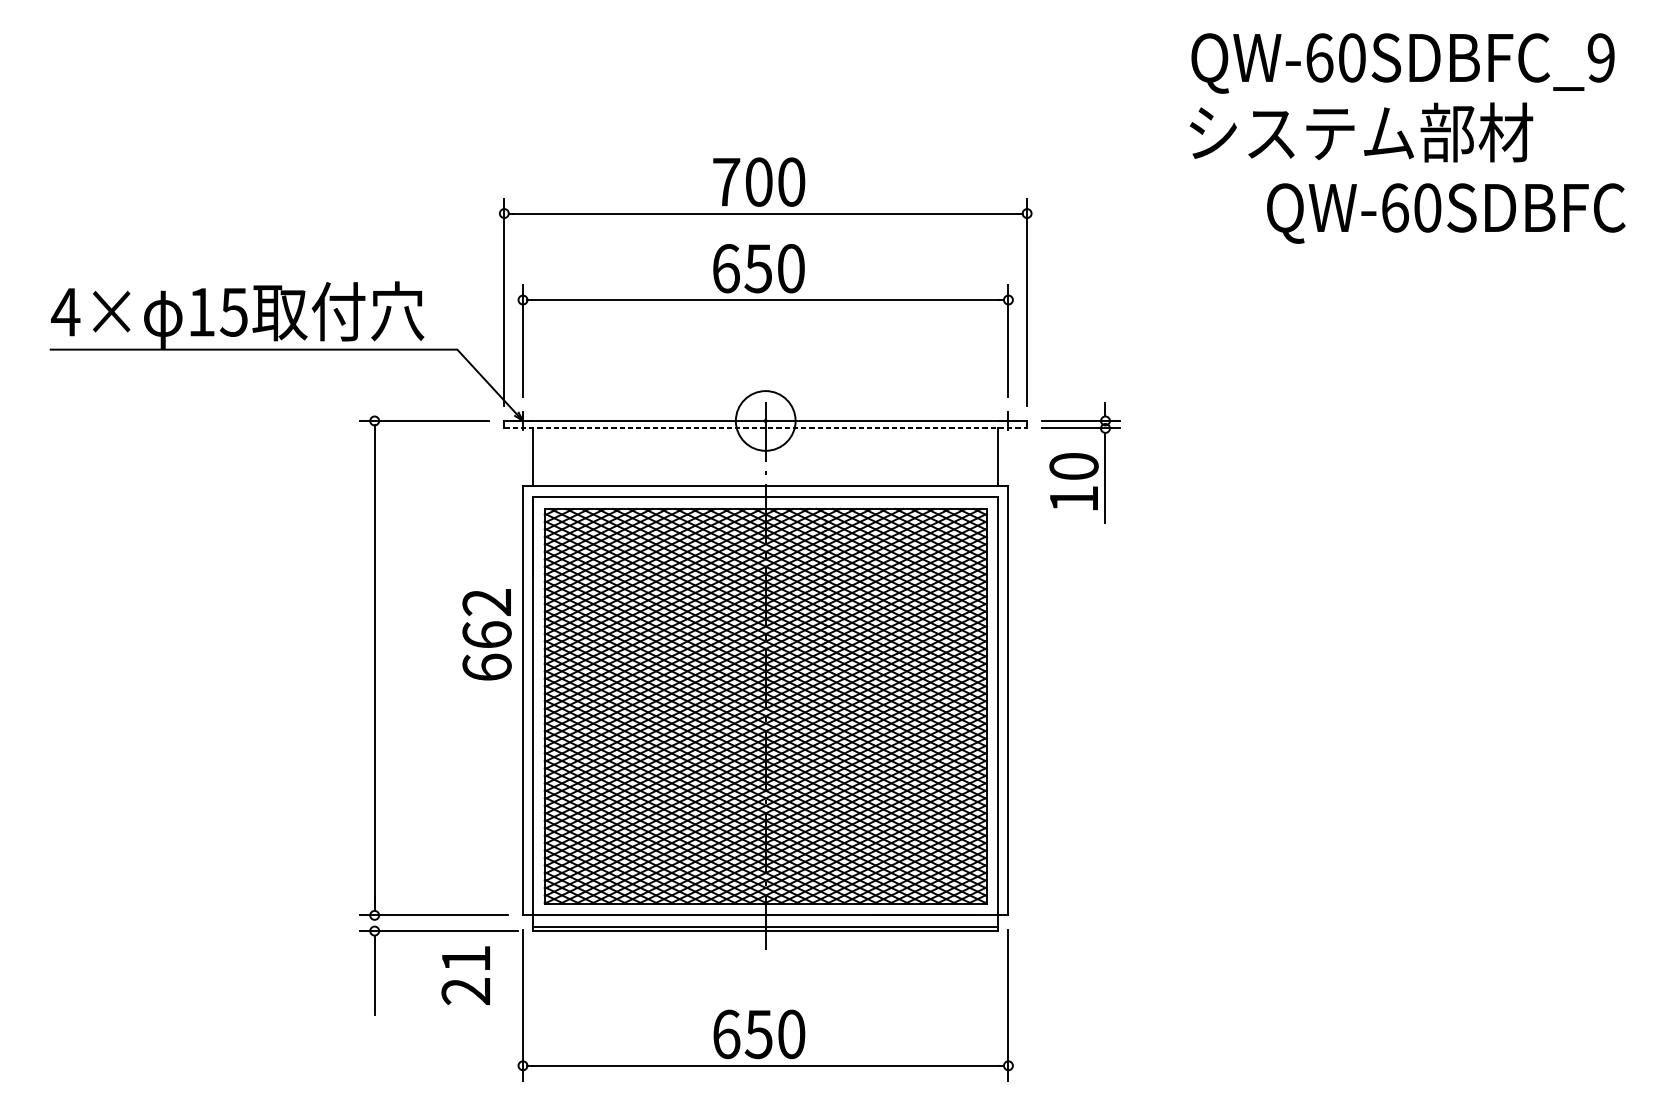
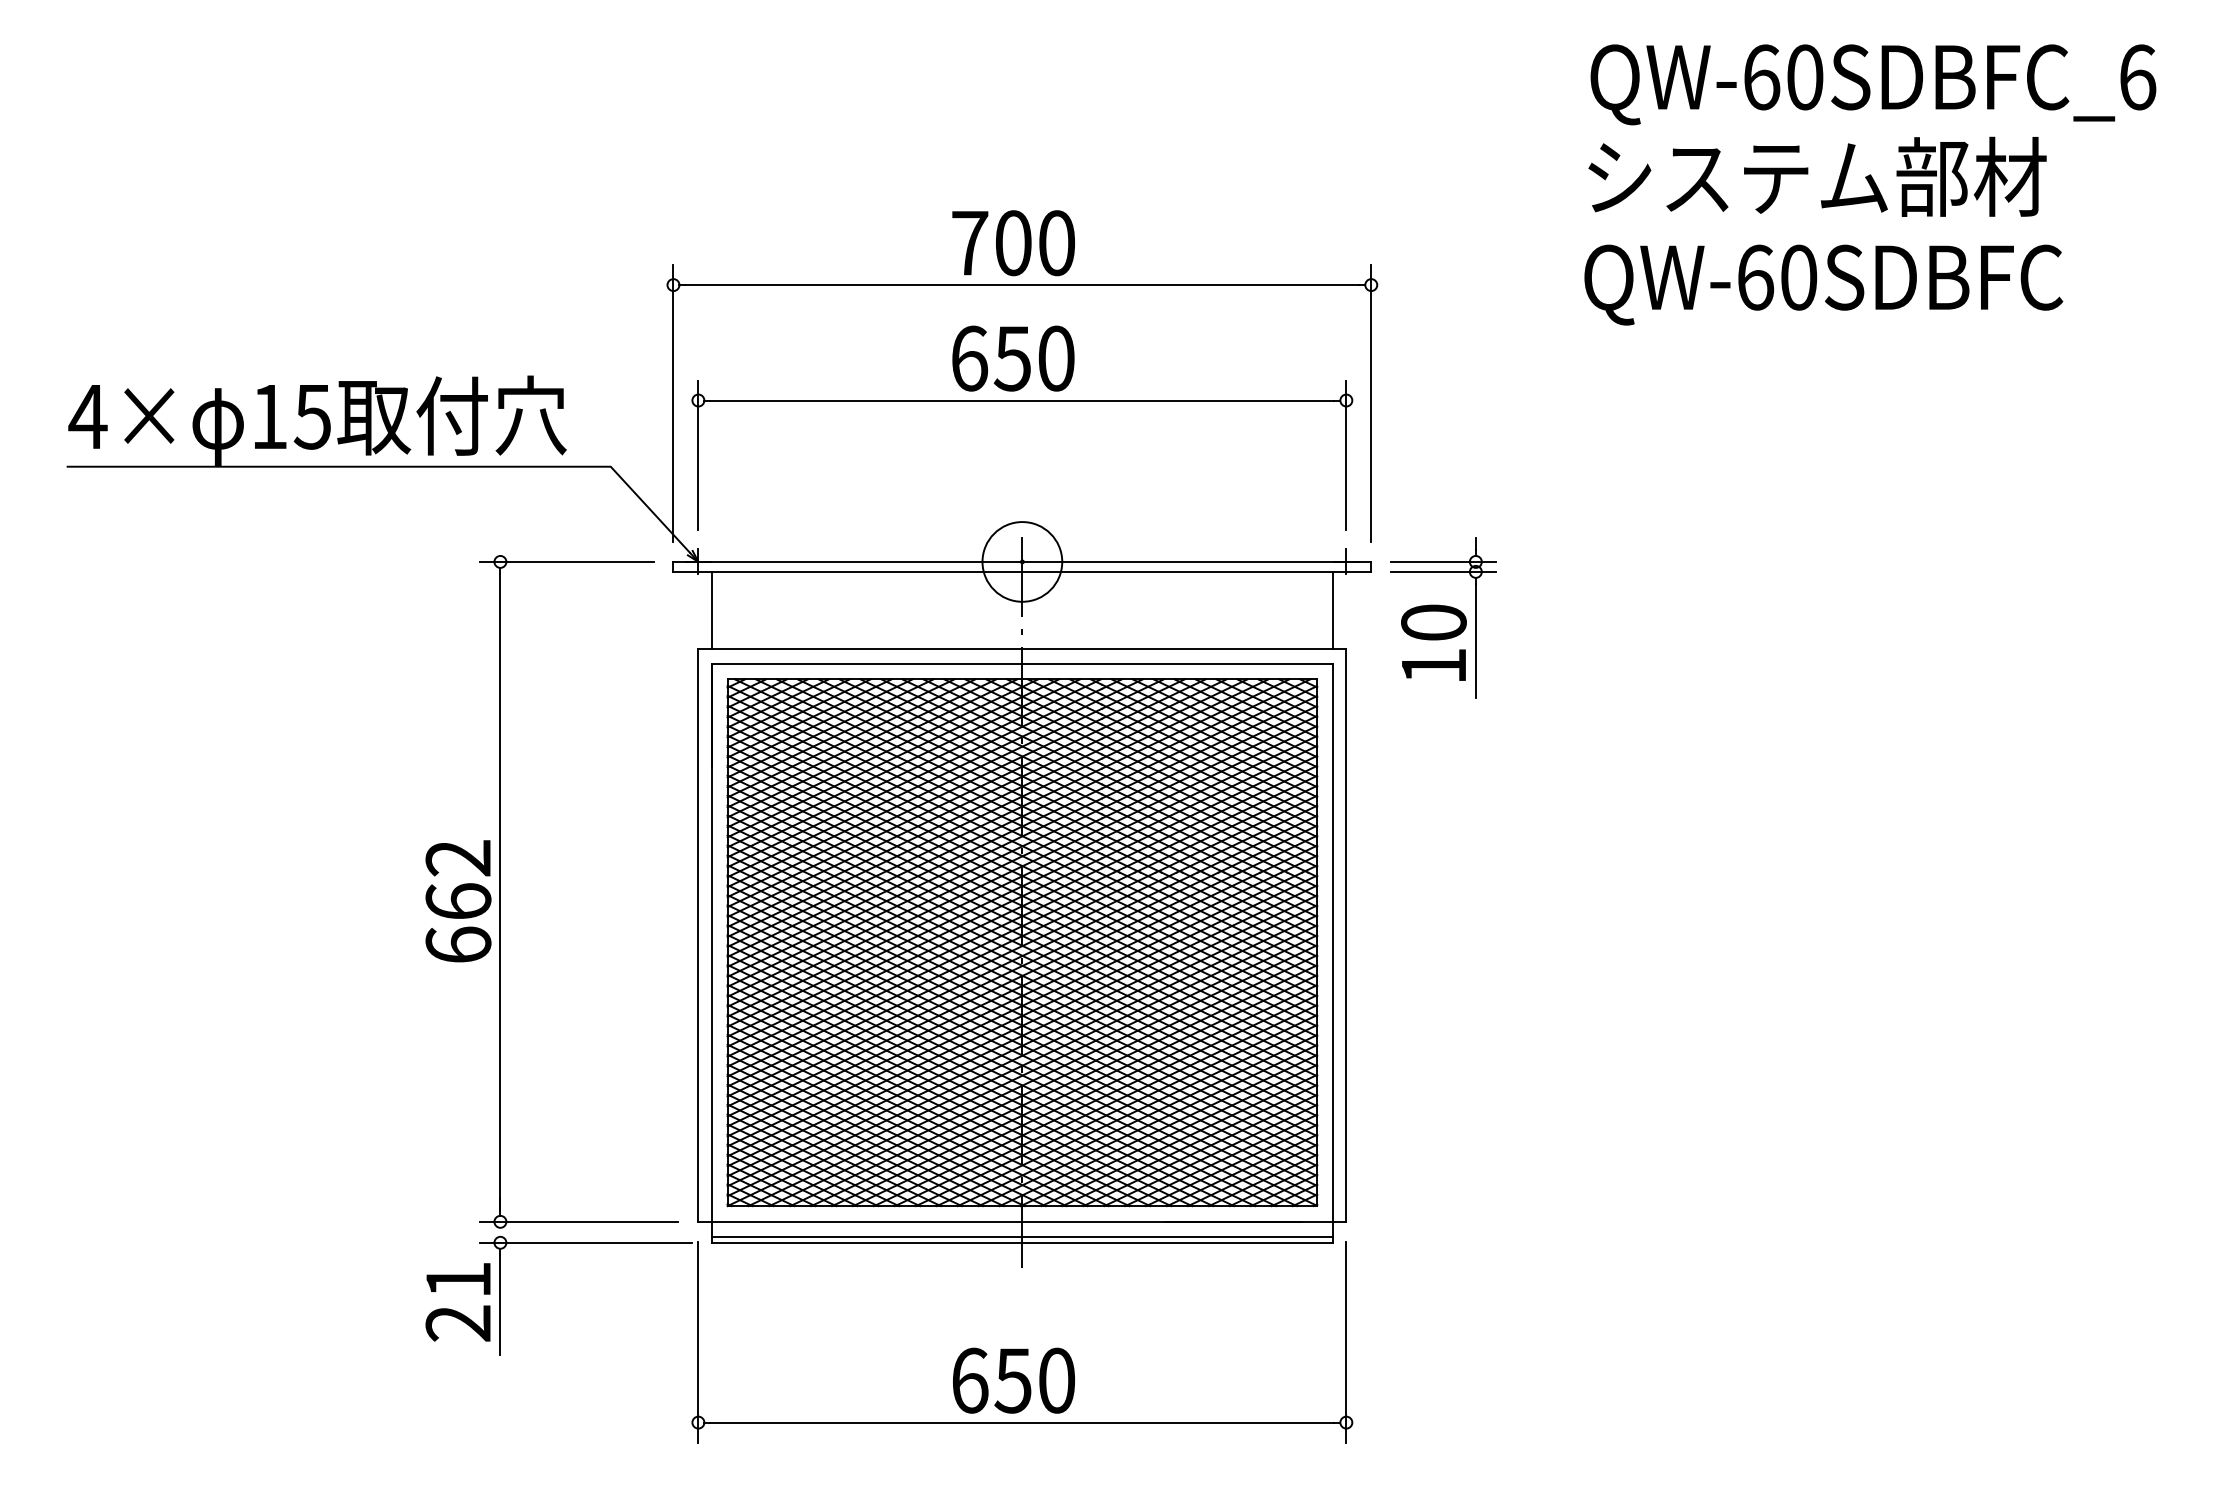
text: (1601, 58) -> (2137, 77), QW-60SDBFC_9 -> QW-60SDBFC_6
text: (1446, 213) -> (1823, 284), moved
line: (765, 428) -> (1022, 571), dashed -> solid
text: (487, 634) -> (458, 901), moved
text: (465, 975) -> (457, 1302), moved

